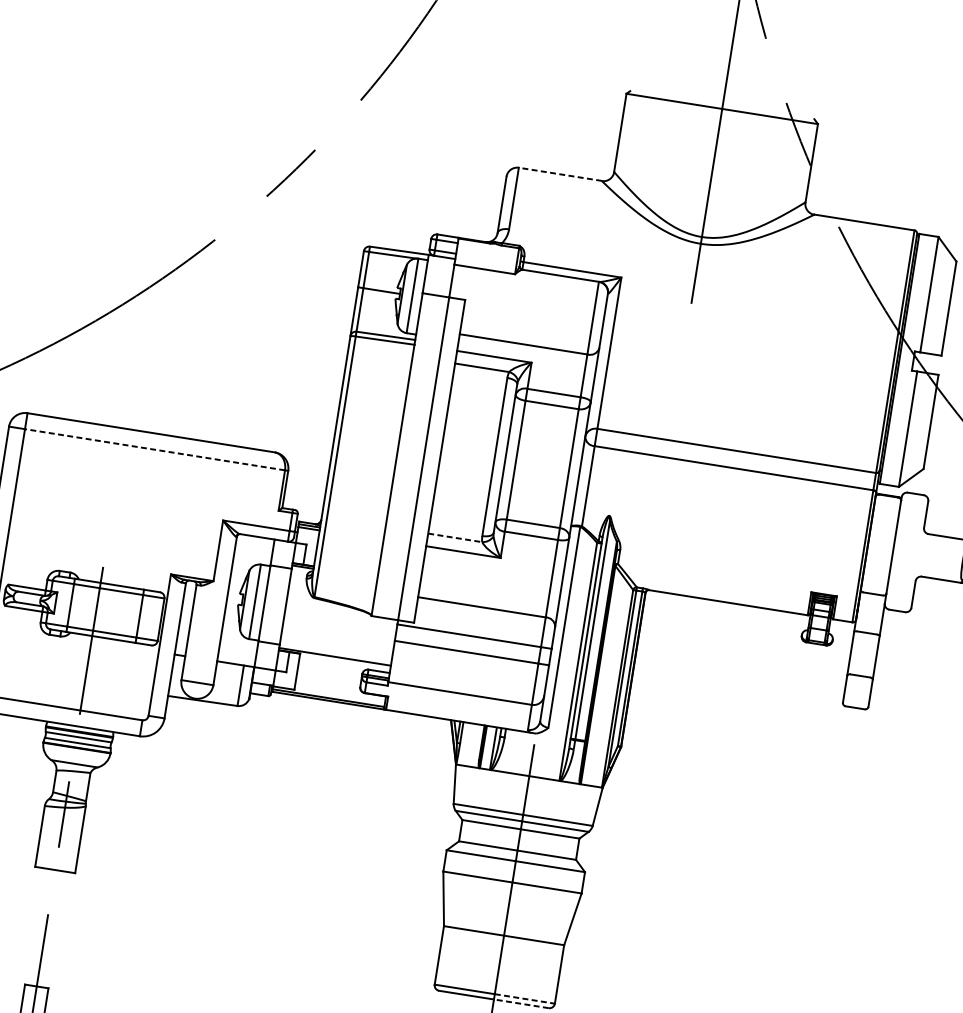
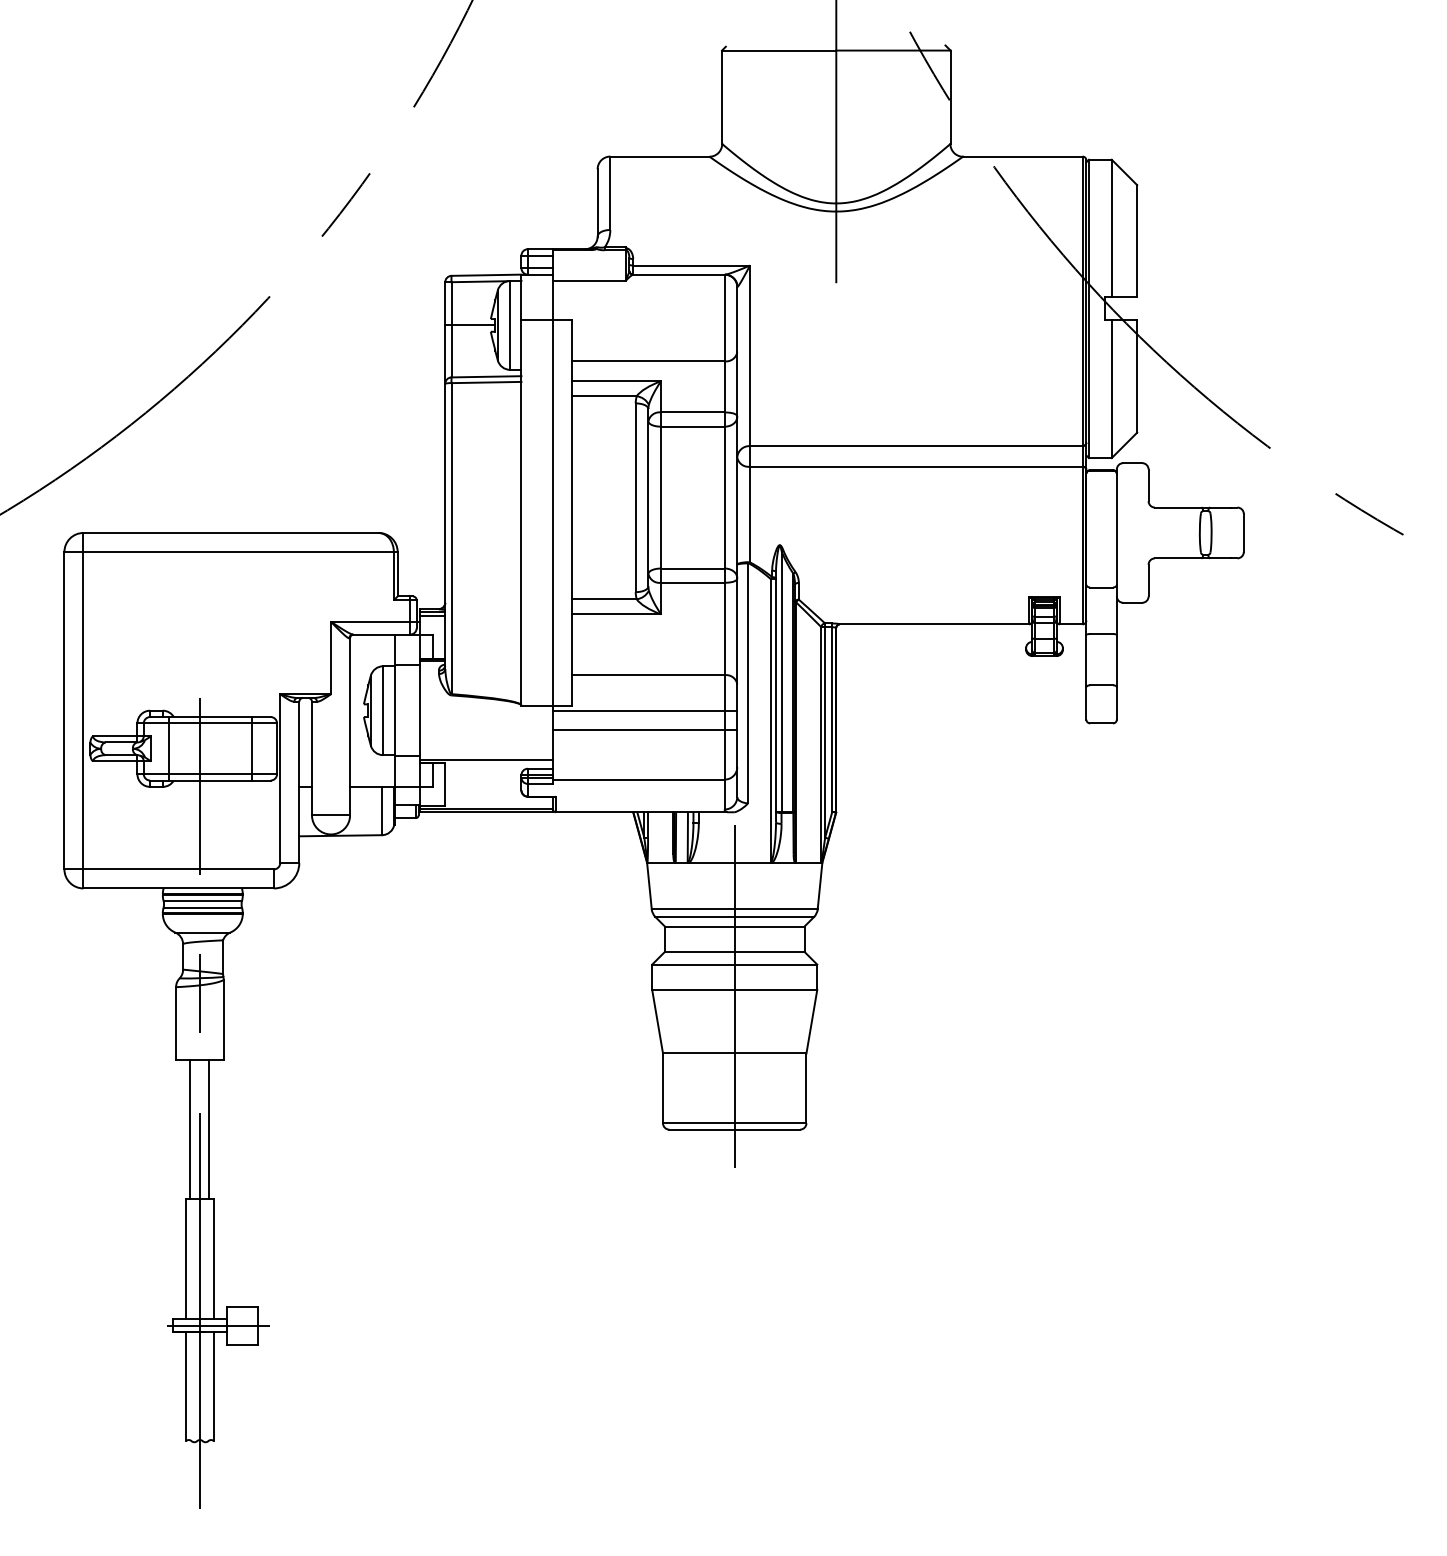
line: (560, 174) -> (659, 156), dashed -> solid
line: (154, 450) -> (238, 552), dashed -> solid
line: (456, 538) -> (605, 599), dashed -> solid
line: (38, 926) -> (190, 1128), added
line: (54, 928) -> (209, 1128), added
line: (524, 999) -> (770, 1123), dashed -> solid
line: (521, 1003) -> (767, 1129), dashed -> solid

